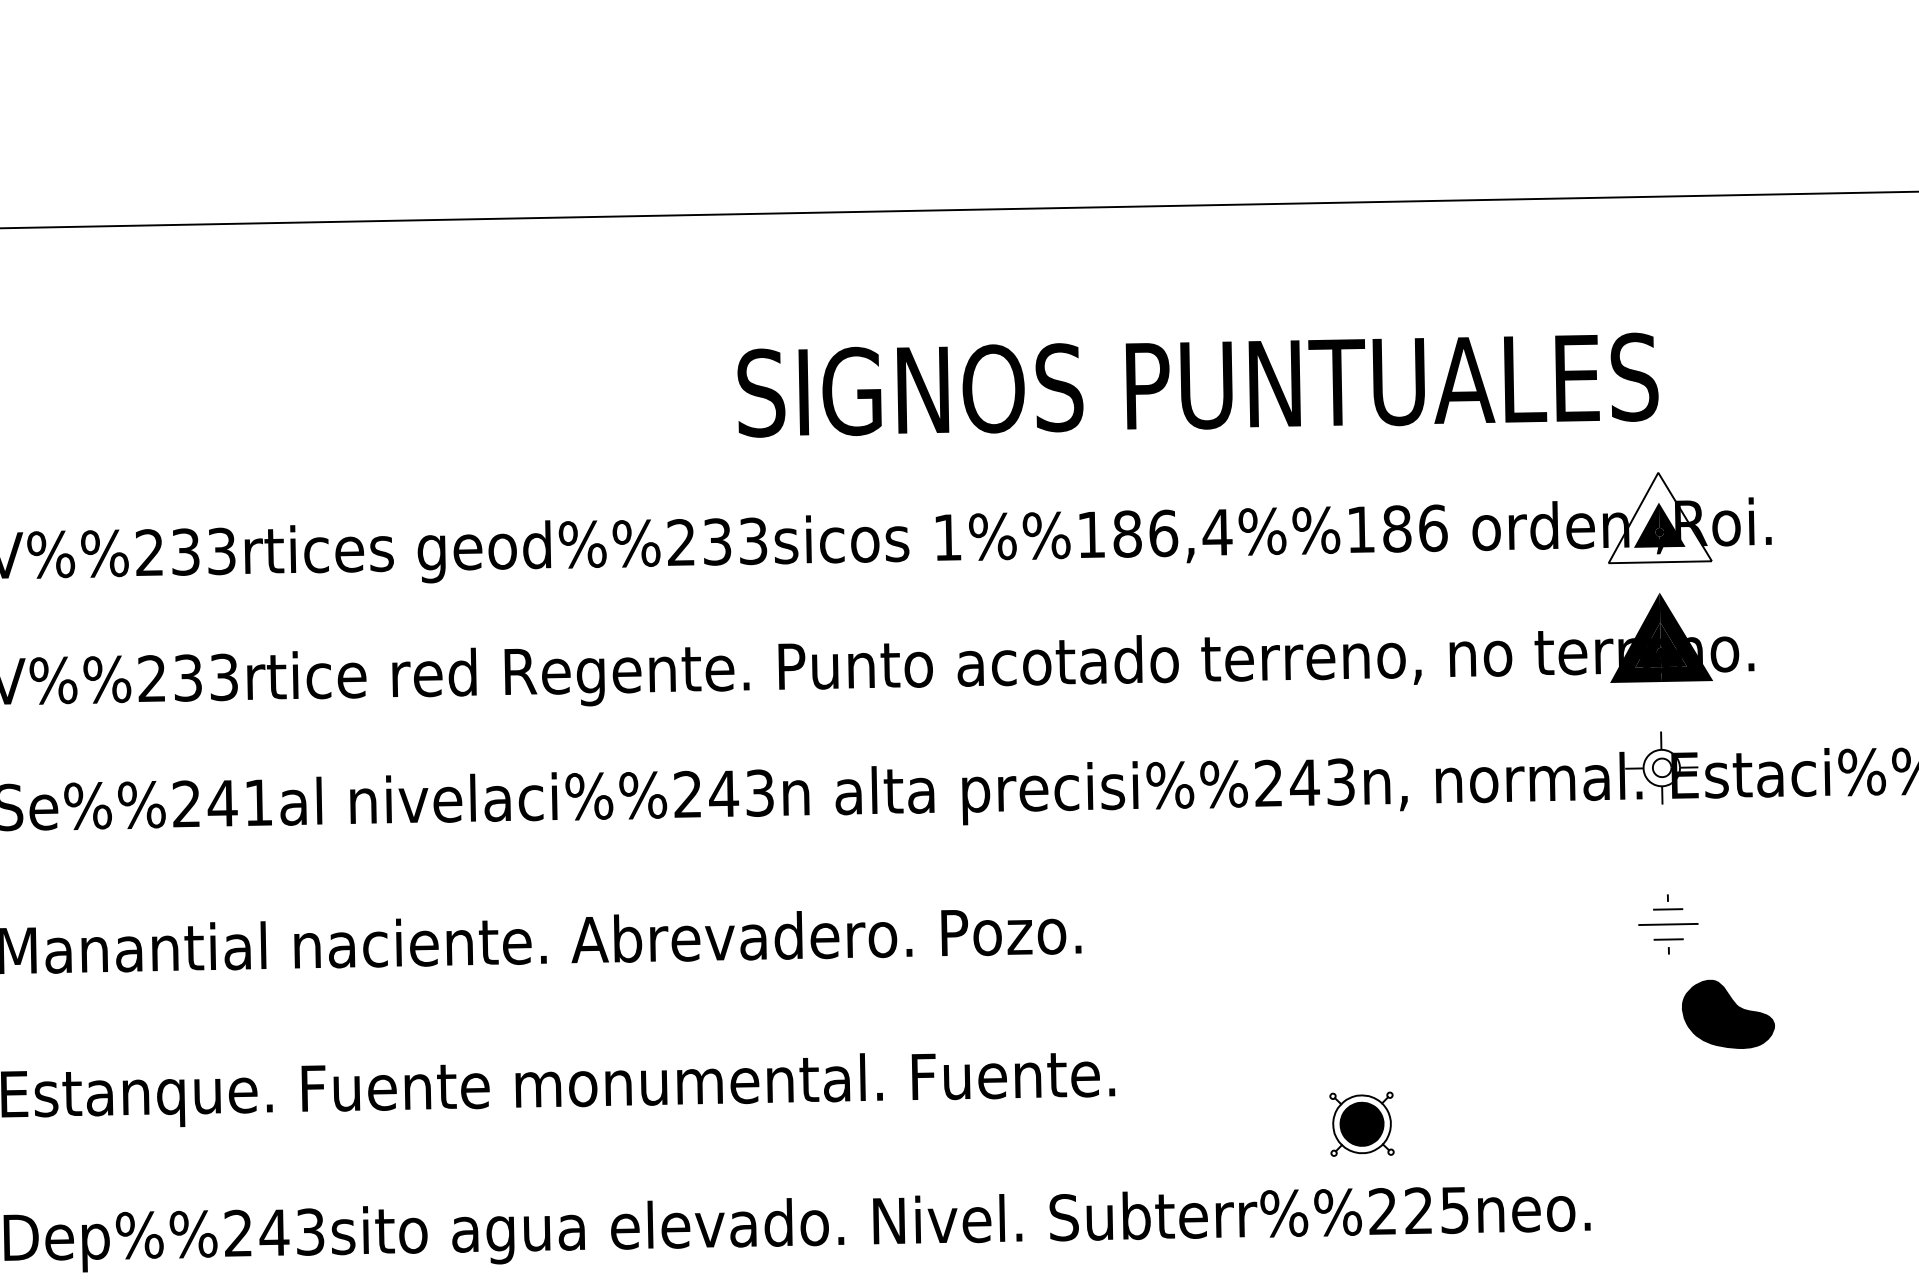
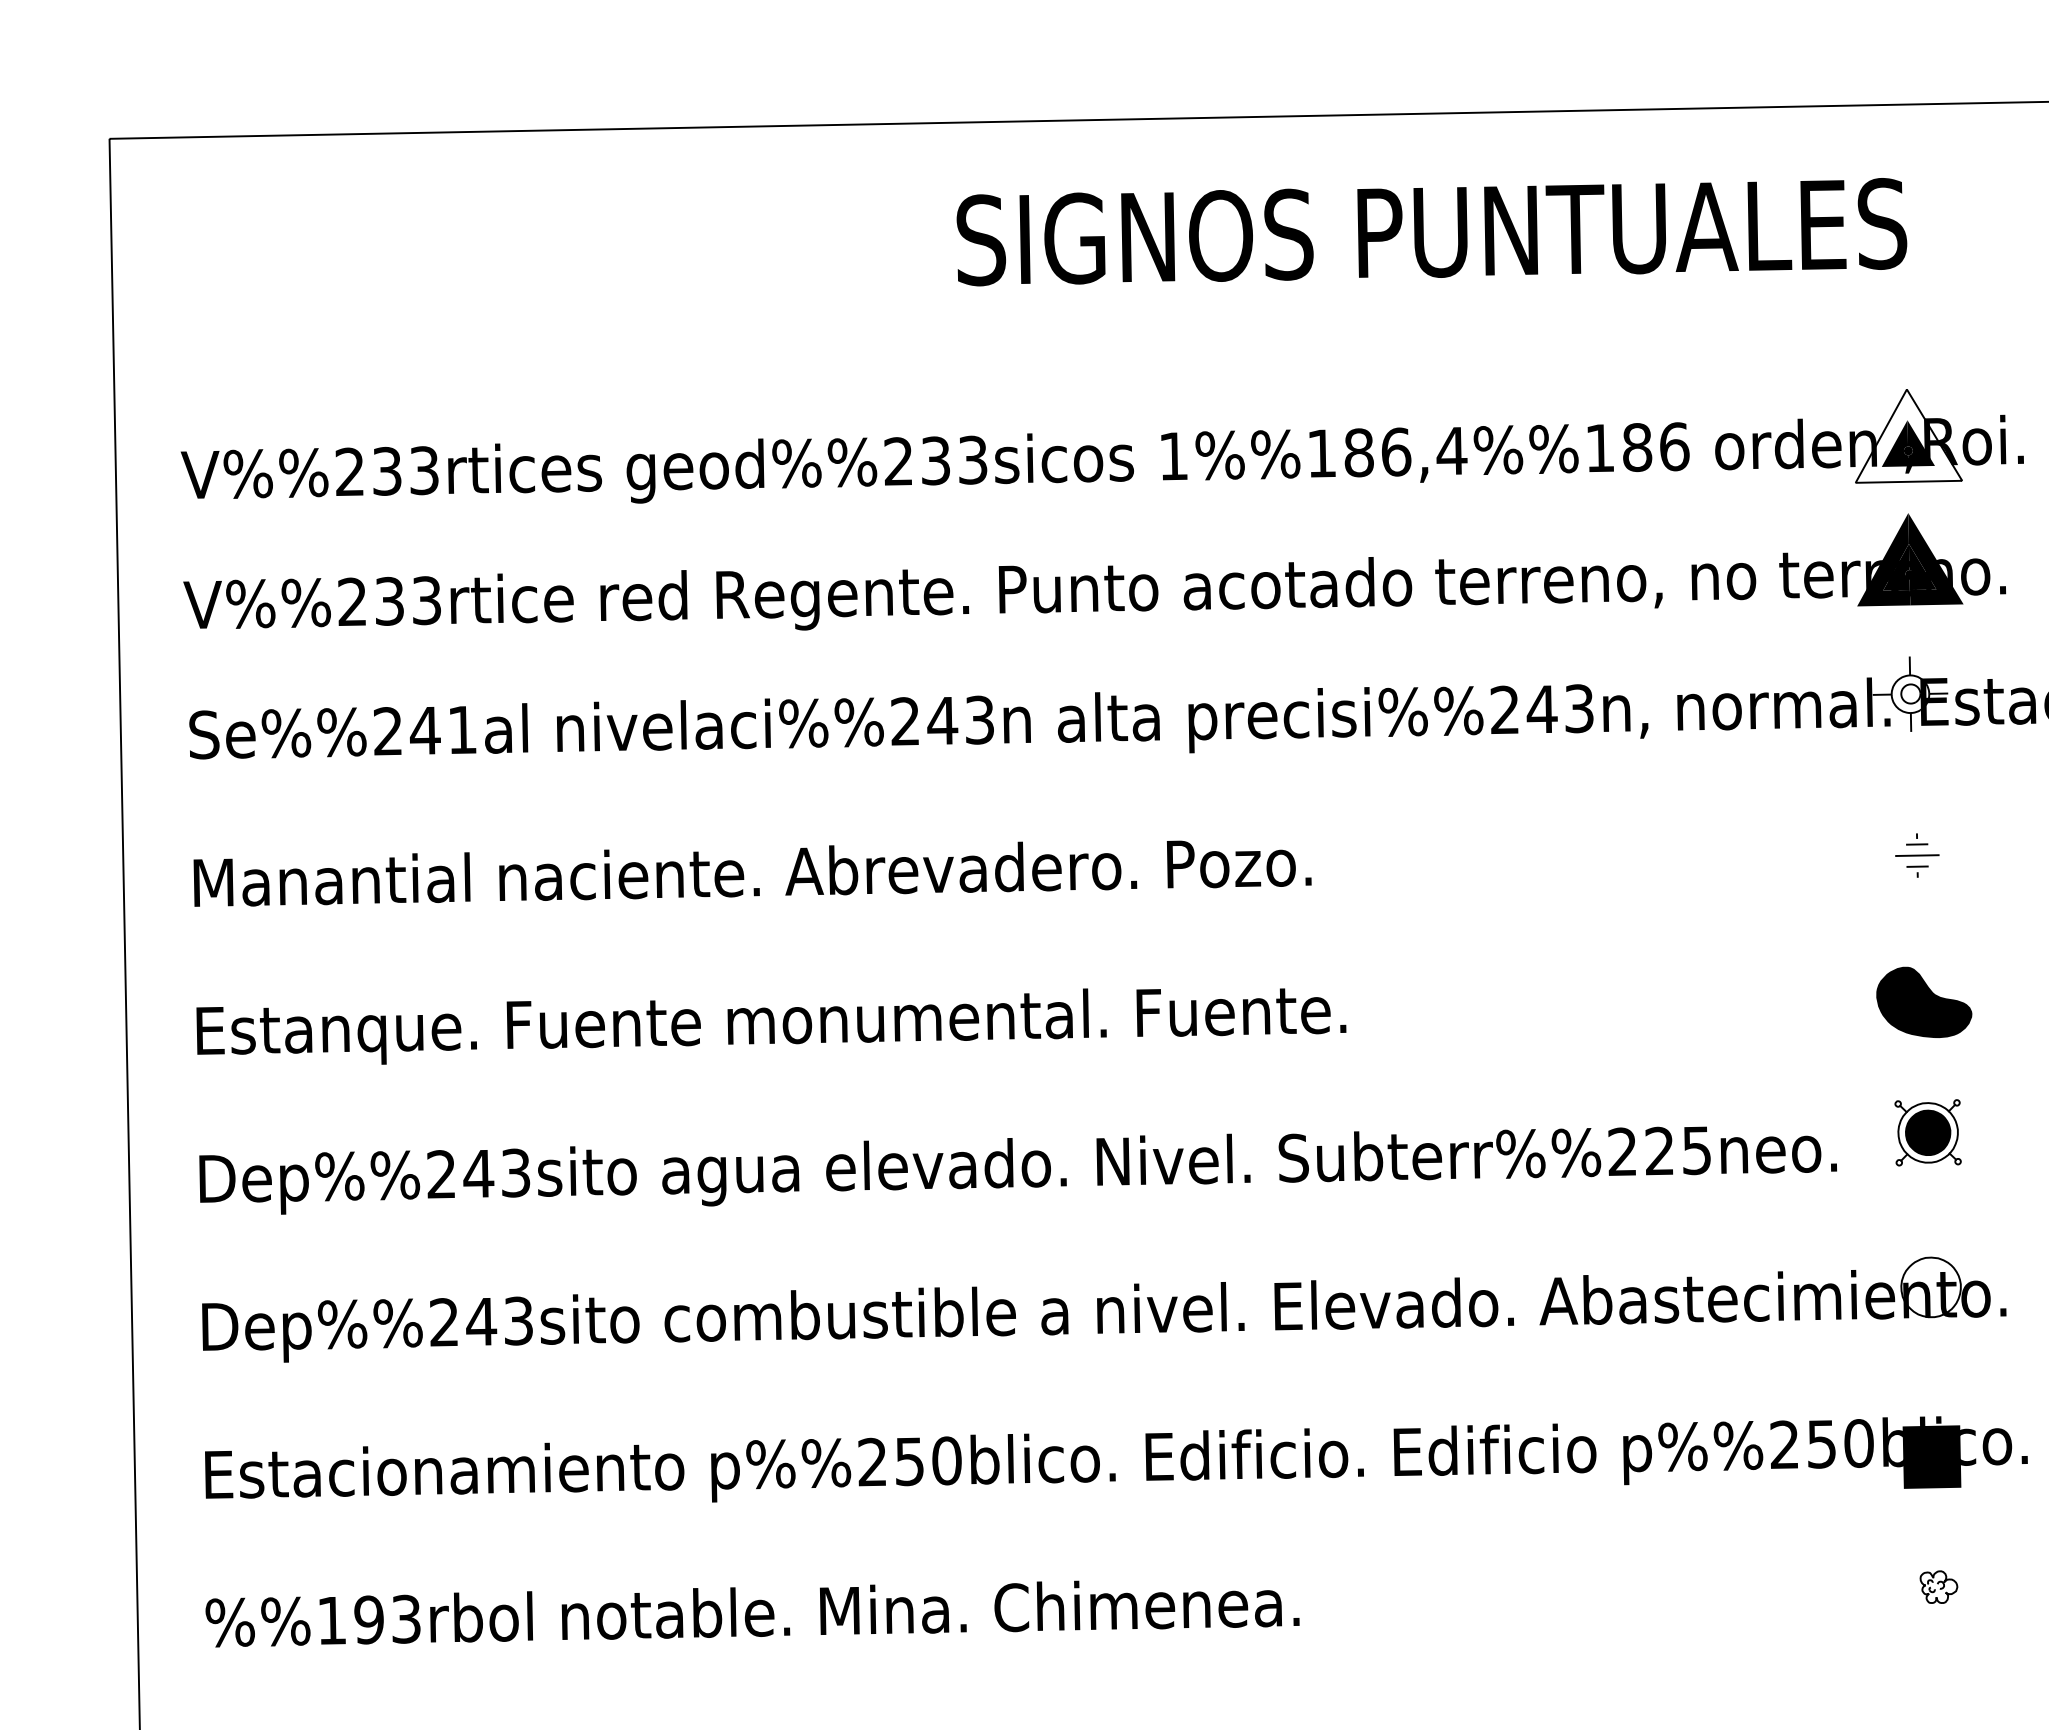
text: (1197, 385) -> (1431, 232), moved
part: (1668, 924) -> (1917, 855), size x0.71
part: (1728, 1013) -> (1924, 1001), moved
part: (1361, 1123) -> (1927, 1132), moved

